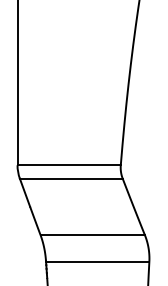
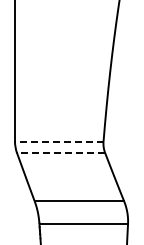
line: (68, 165) -> (58, 141), solid -> dashed
line: (70, 179) -> (60, 153), solid -> dashed

